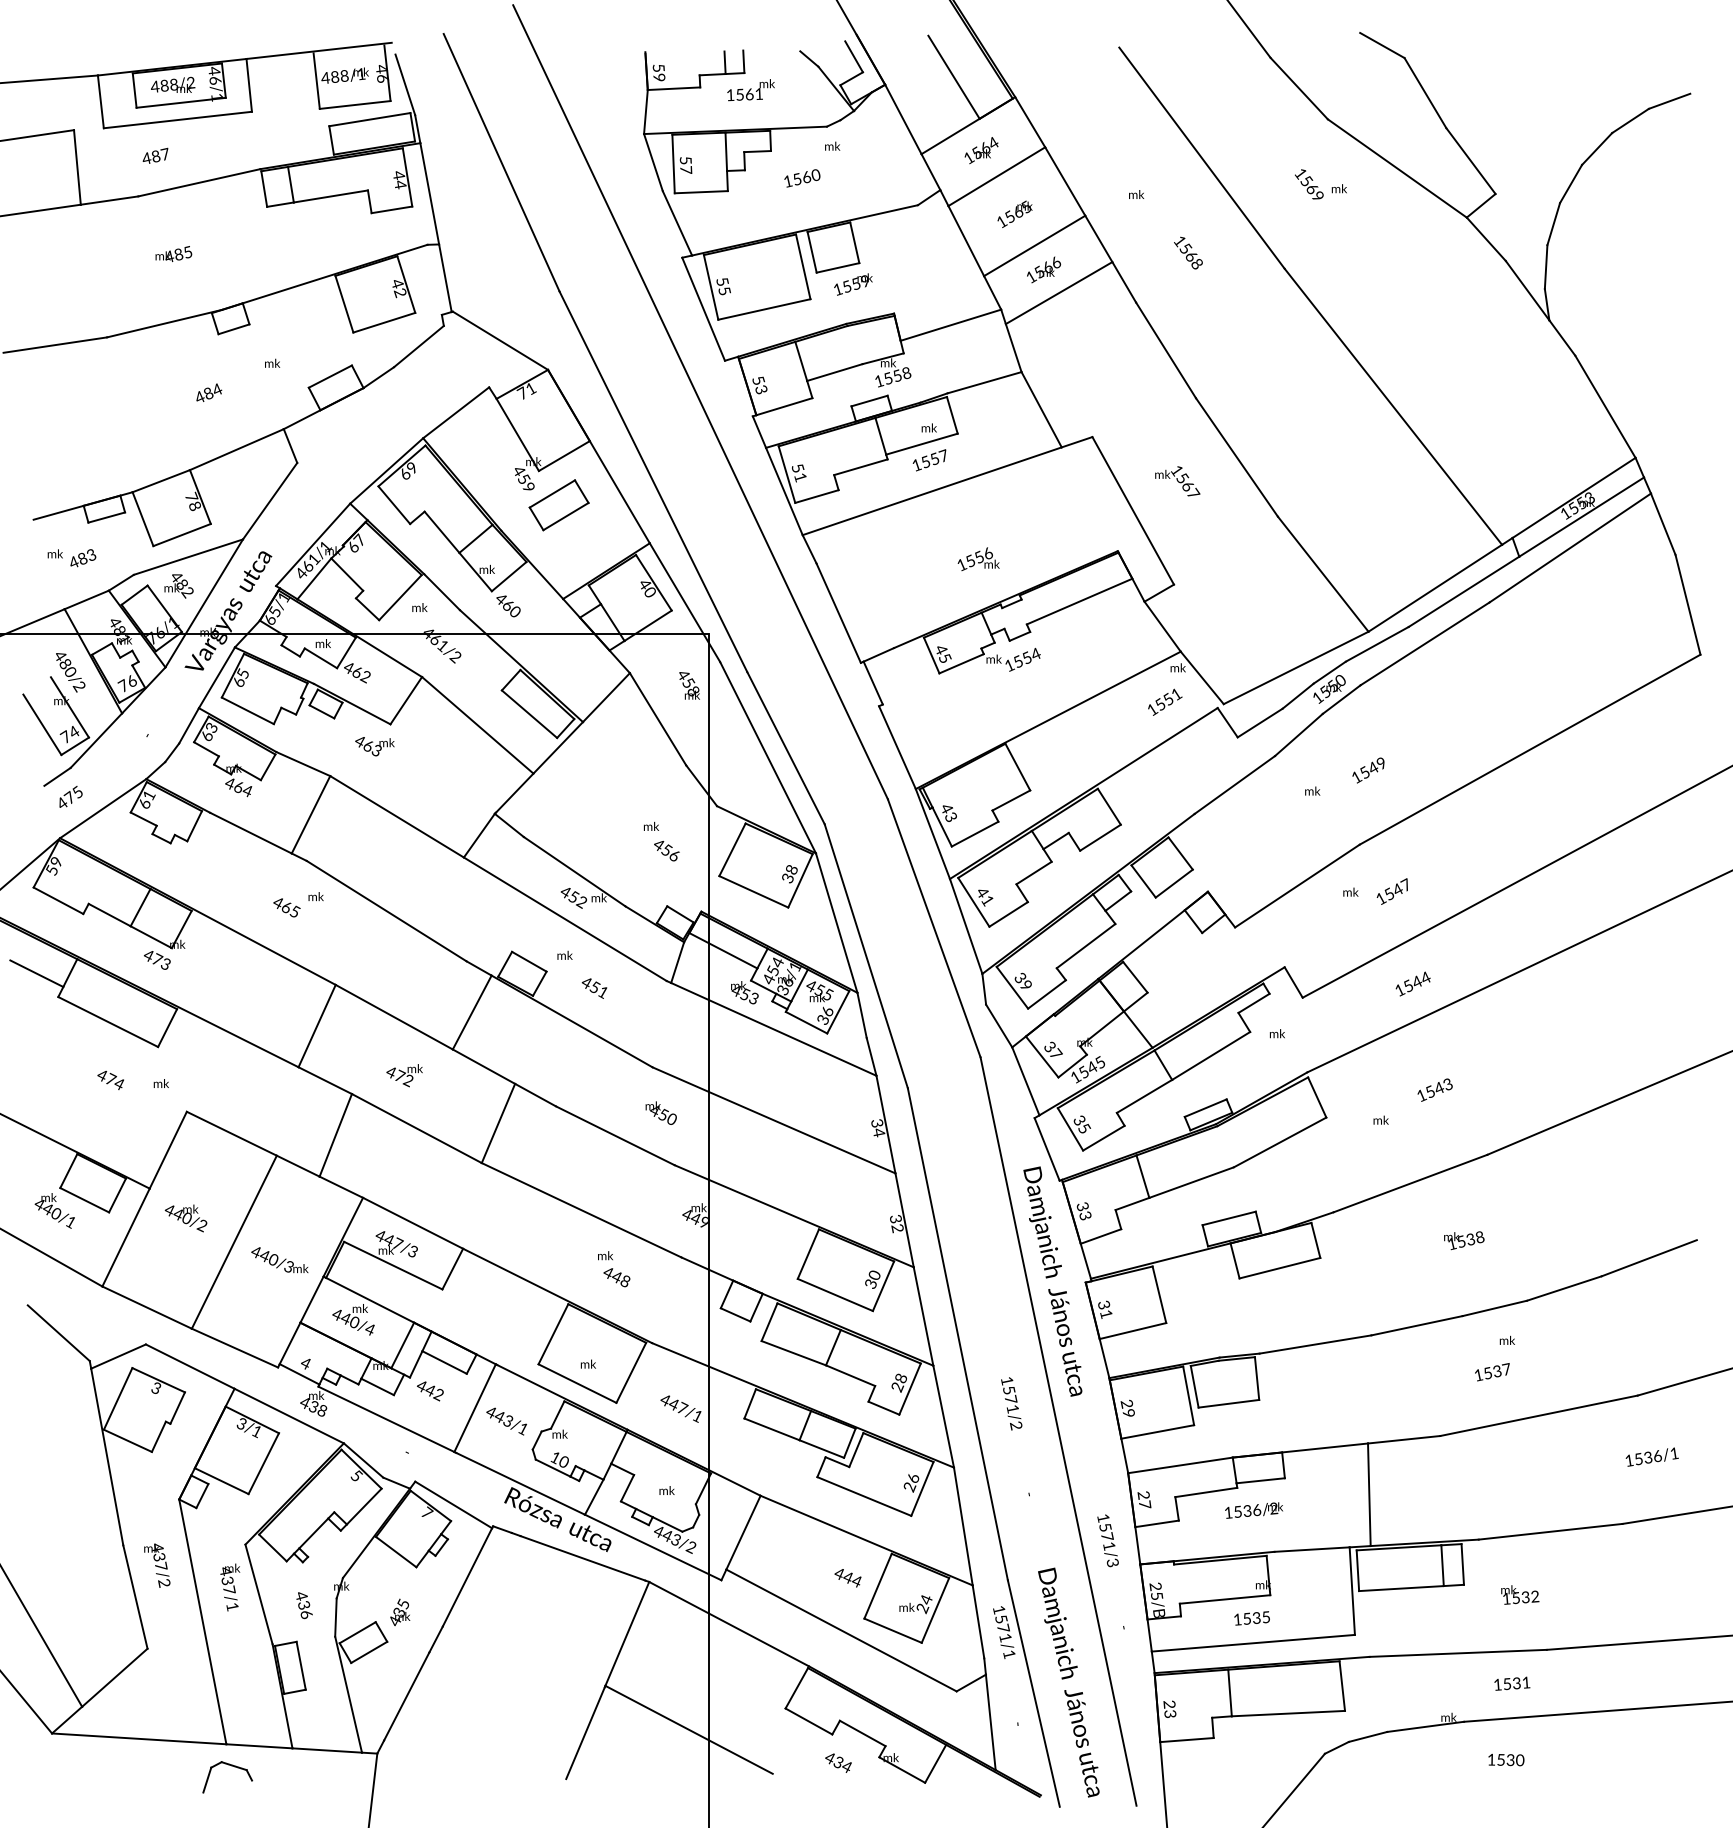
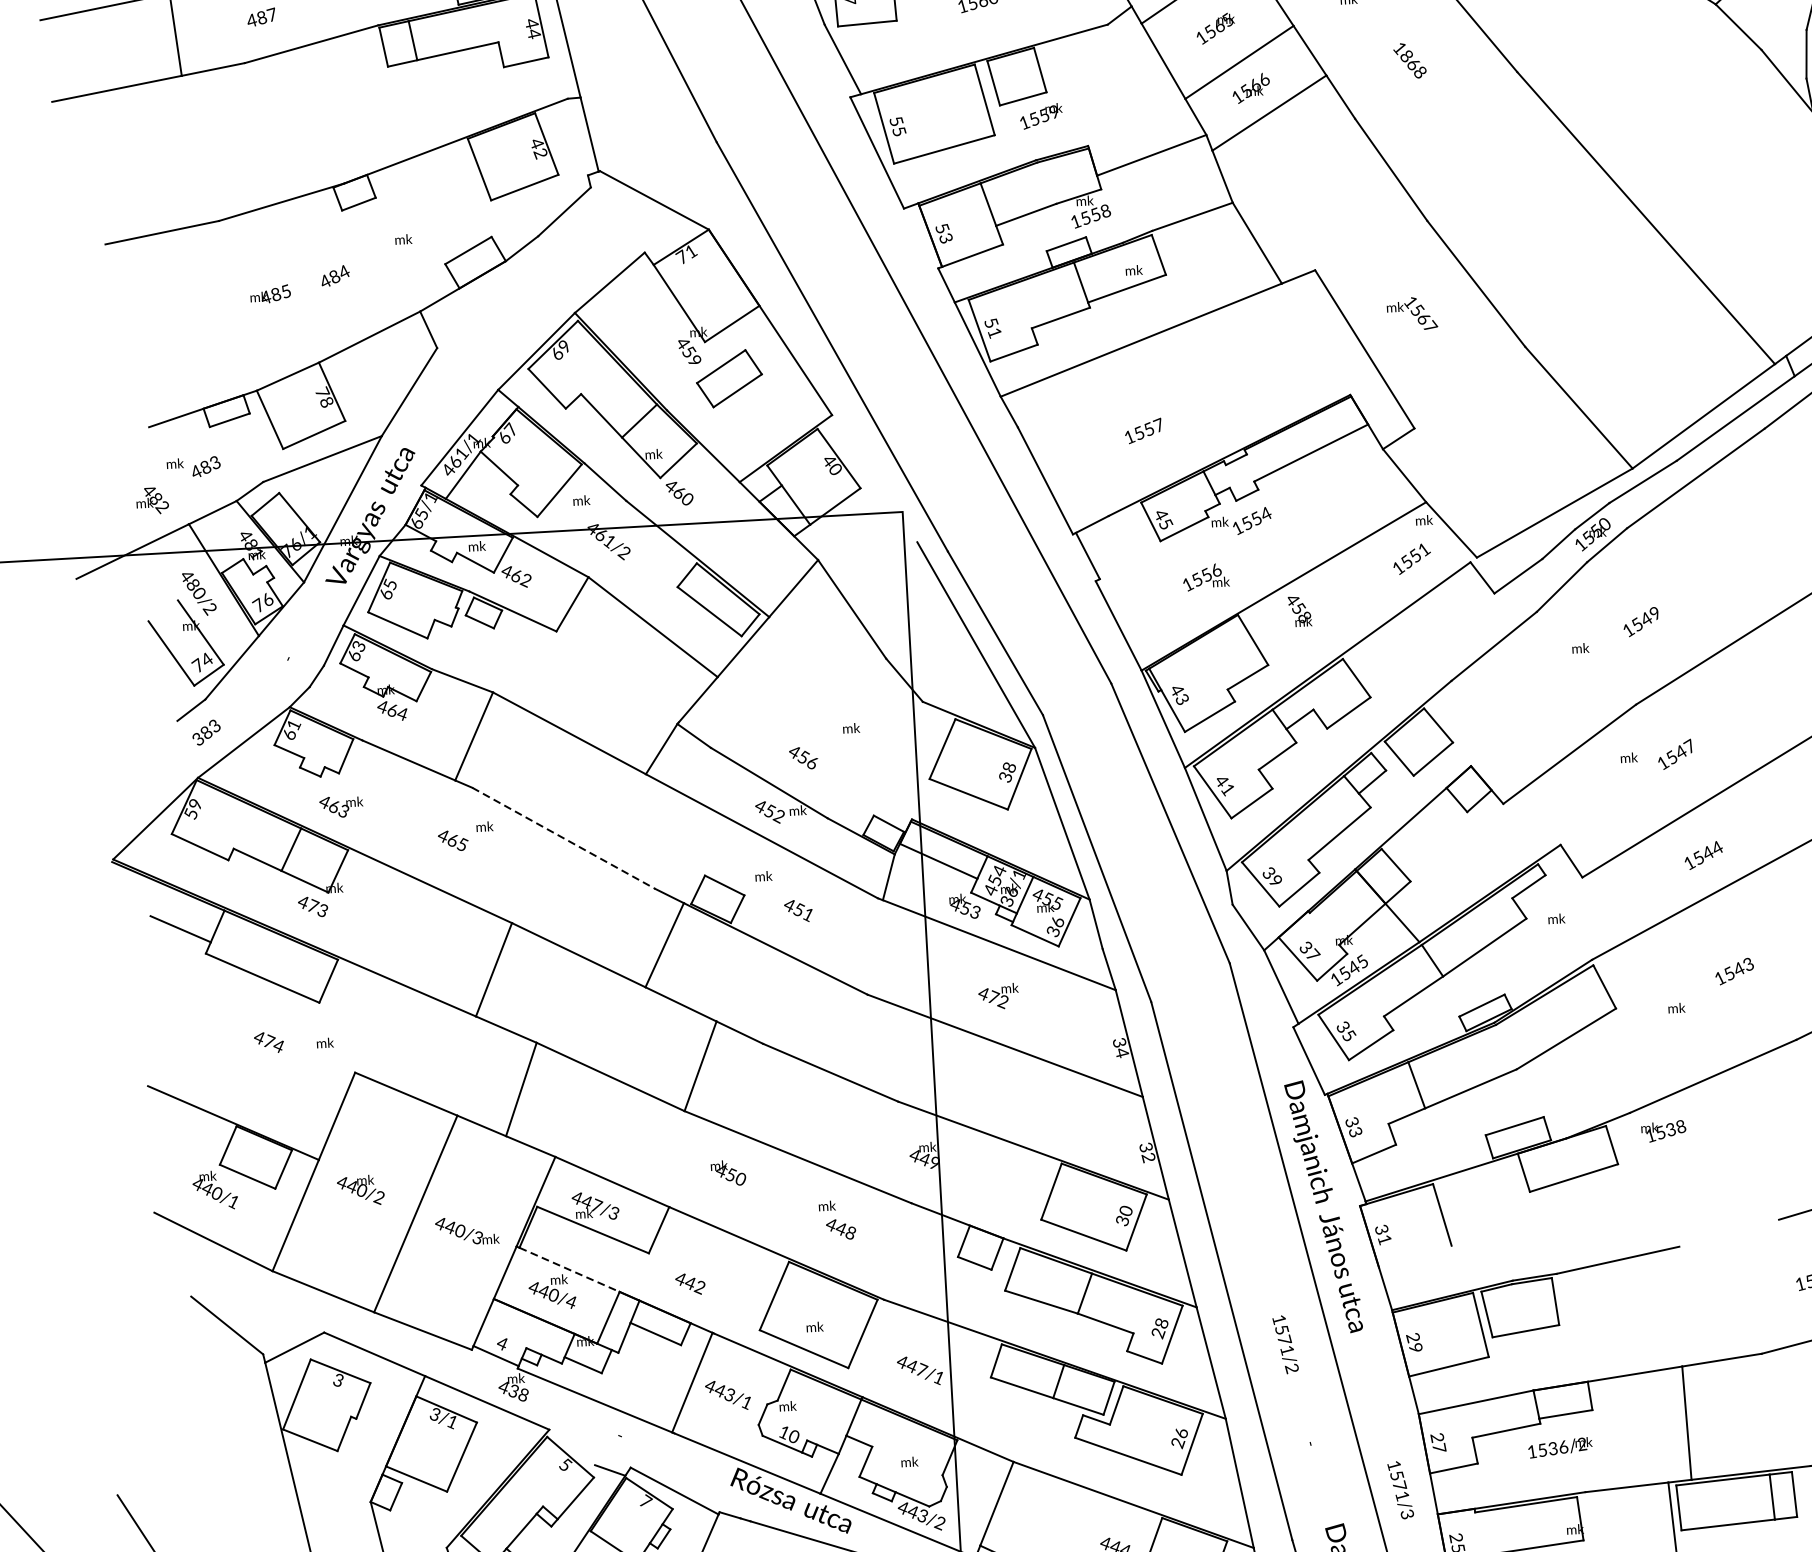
text: (1185, 248) -> (1406, 55), 1568 -> 1868
text: (173, 253) -> (270, 293), moved
text: (929, 460) -> (1143, 431), moved
text: (978, 558) -> (1205, 576), moved
text: (178, 586) -> (151, 501), moved
line: (684, 602) -> (874, 478), removed
text: (689, 685) -> (1299, 611), moved
text: (374, 746) -> (341, 806), moved
text: (69, 797) -> (205, 732), 475 -> 383
text: (666, 850) -> (803, 757), moved
line: (387, 911) -> (564, 838), solid -> dashed
text: (404, 1075) -> (998, 996), moved
text: (660, 1112) -> (727, 1172), moved
text: (1464, 1240) -> (1664, 1131), moved
line: (370, 1300) -> (569, 1270), solid -> dashed
line: (1416, 1325) -> (1728, 1233), removed
line: (1132, 1331) -> (1414, 1257), removed
text: (430, 1391) -> (690, 1284), moved
line: (363, 1460) -> (572, 1447), removed

